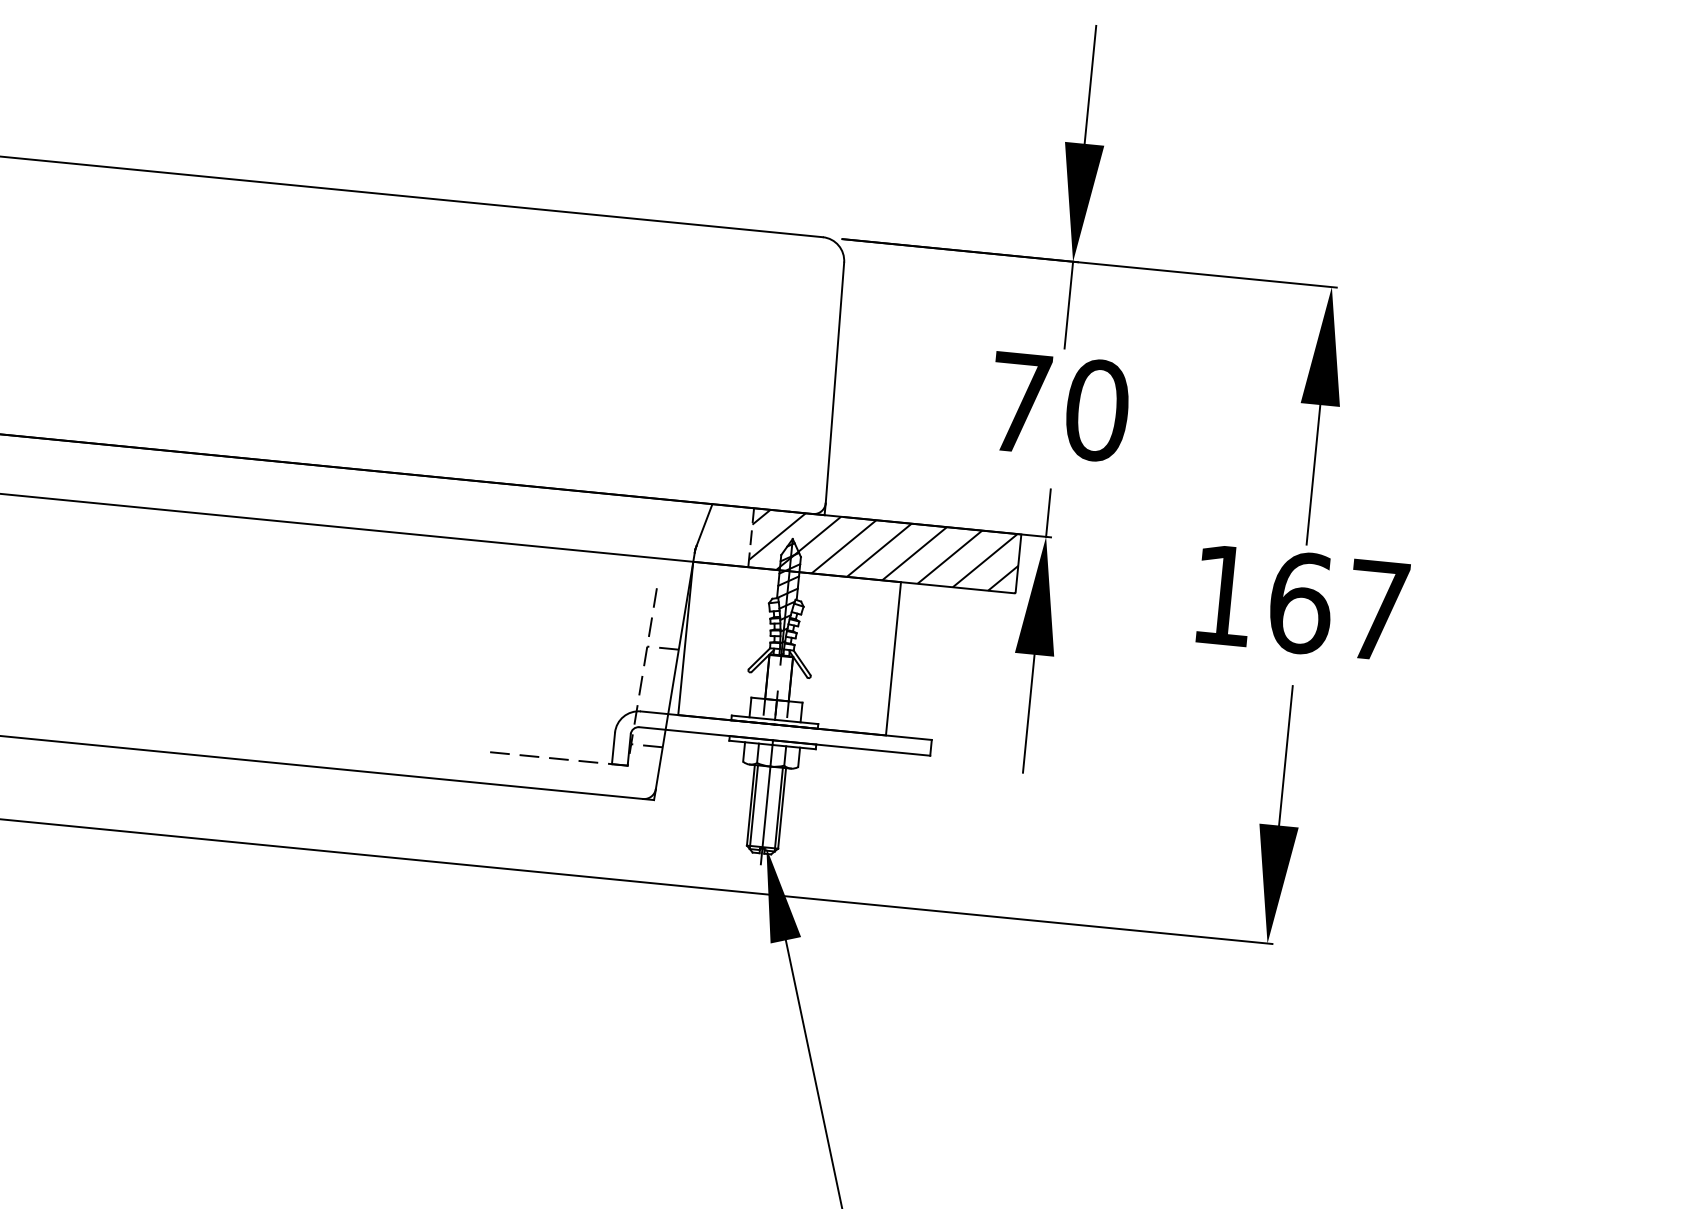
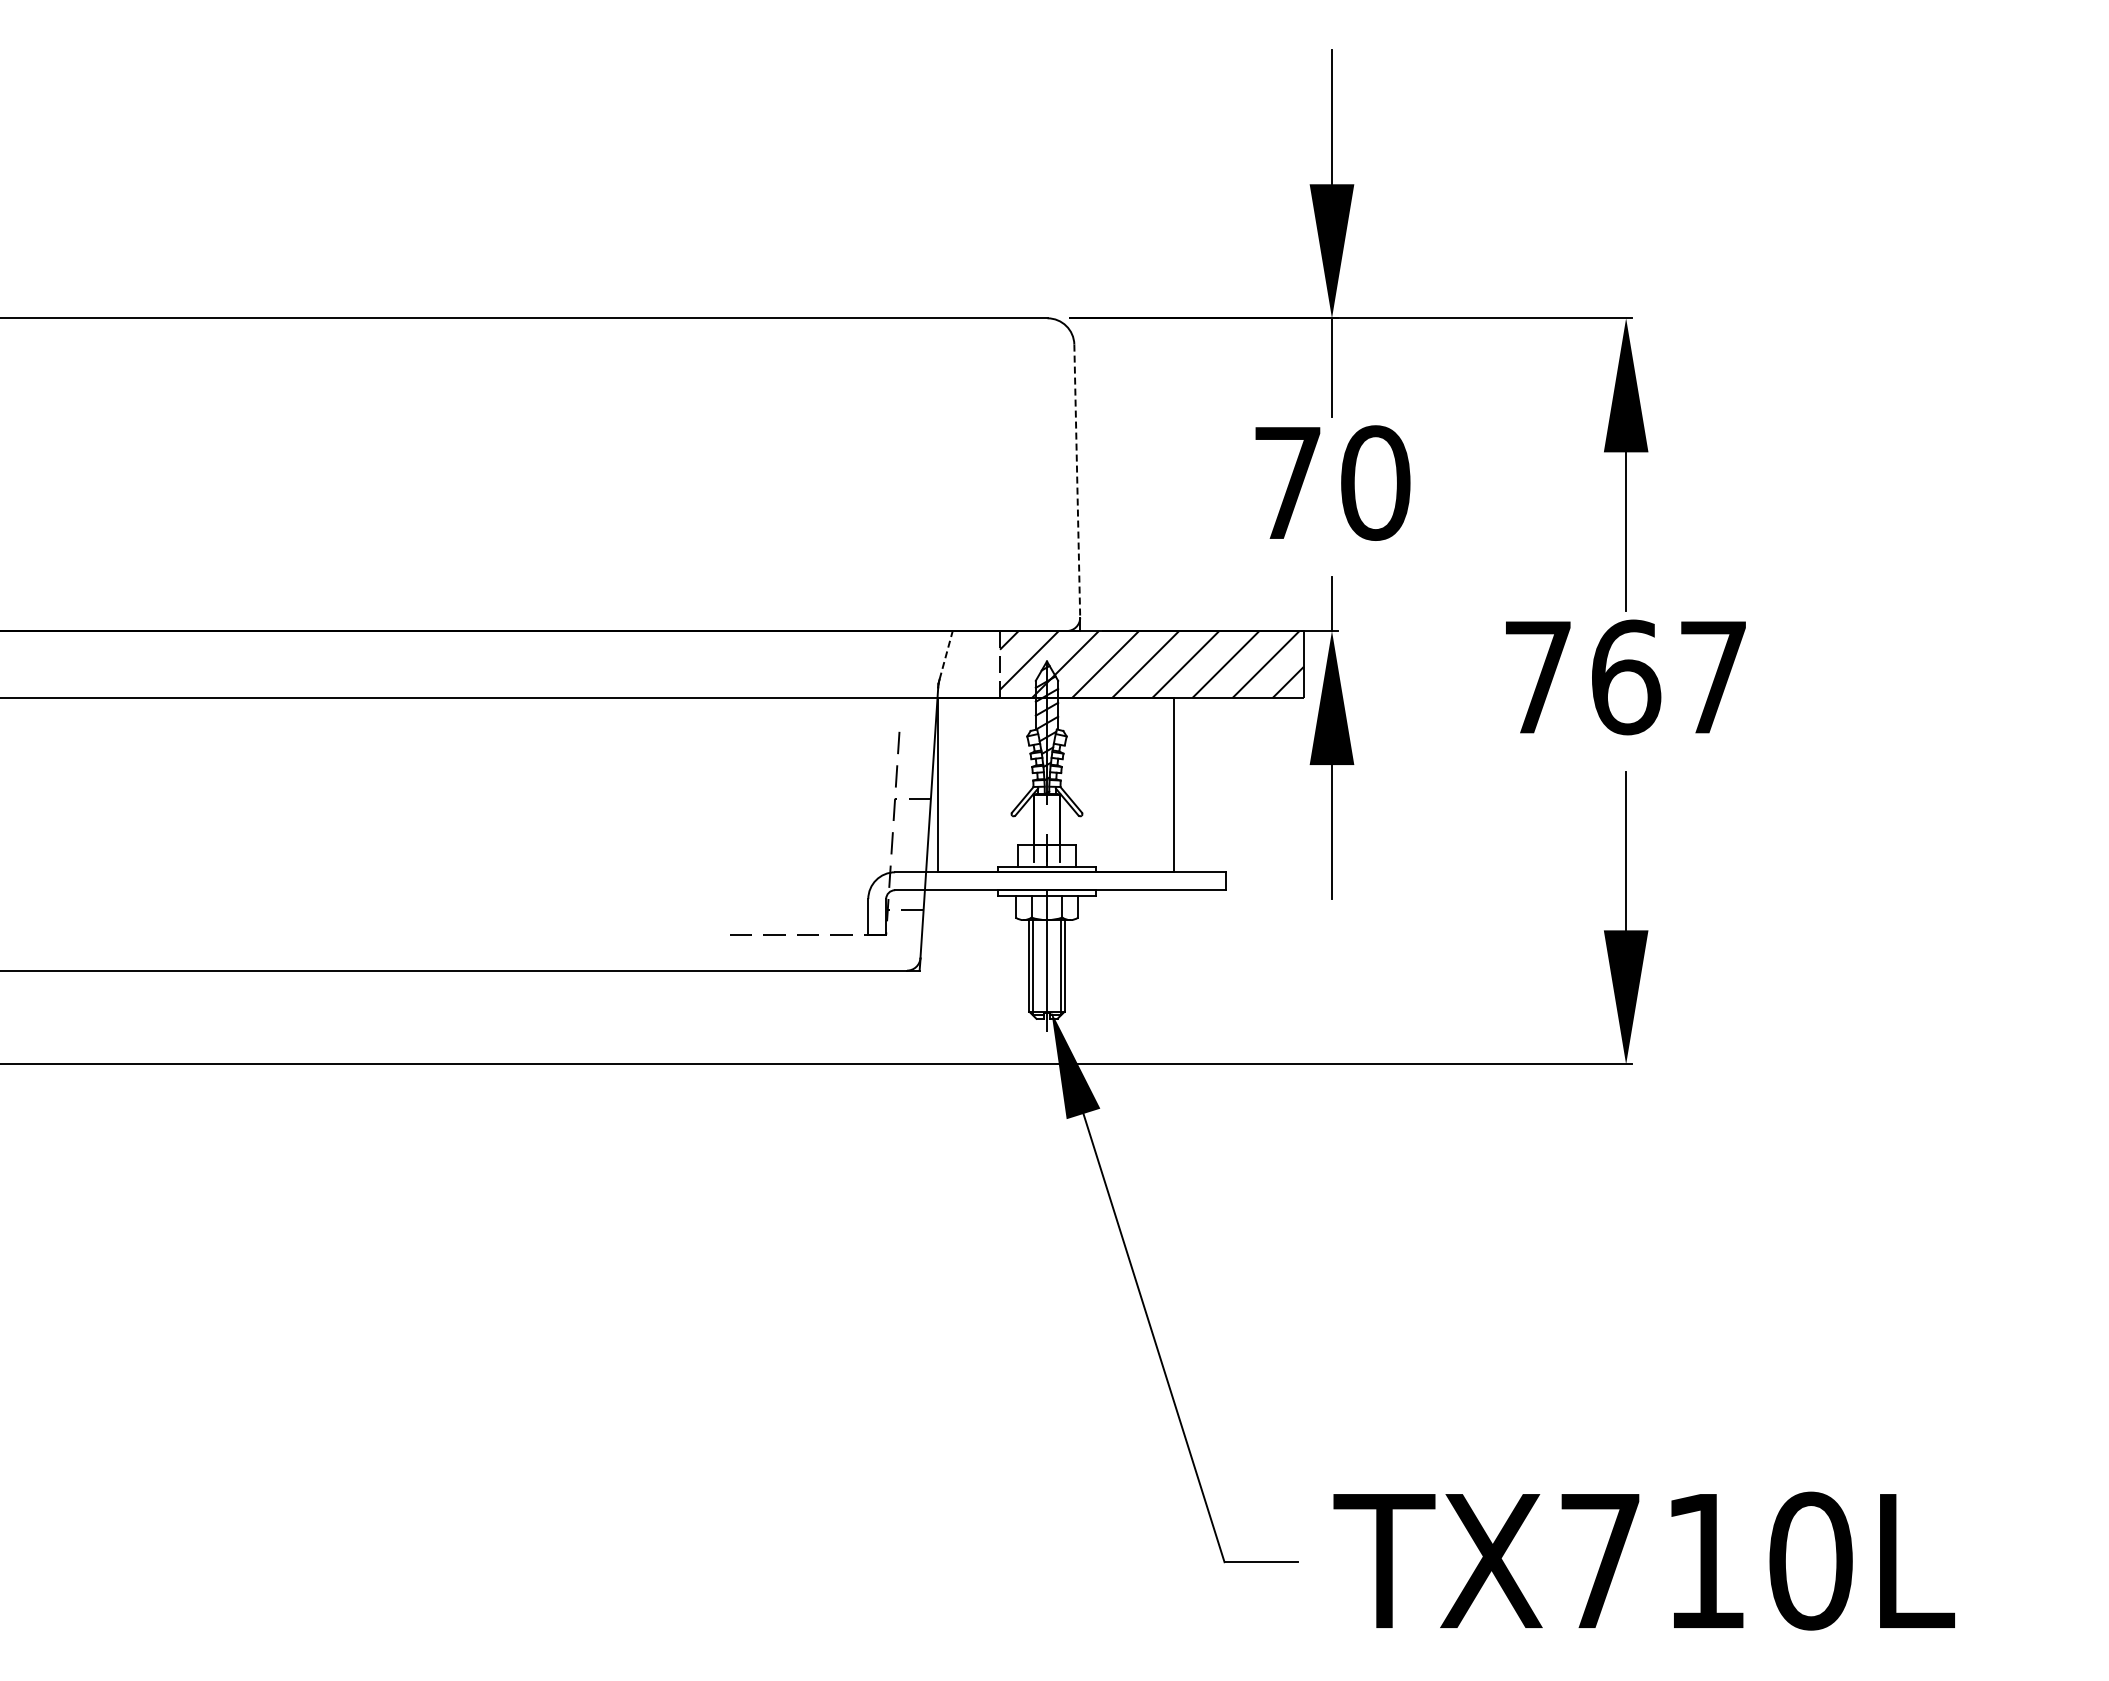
line: (835, 383) -> (1077, 481), solid -> dashed
line: (704, 524) -> (946, 654), solid -> dashed
text: (1223, 595) -> (1538, 677), 167 -> 767

